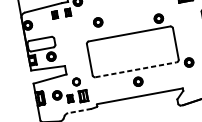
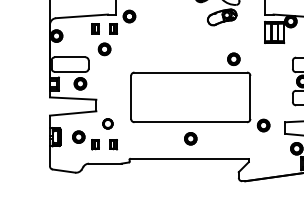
part: (98, 22) -> (104, 49), moved
line: (136, 69) -> (191, 122), dashed -> solid
part: (83, 96) -> (113, 144), size x0.62
line: (79, 111) -> (104, 163), dashed -> solid

